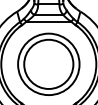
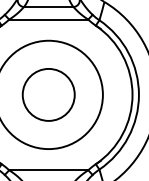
circle: (48, 63) -> (48, 93), size x0.6

